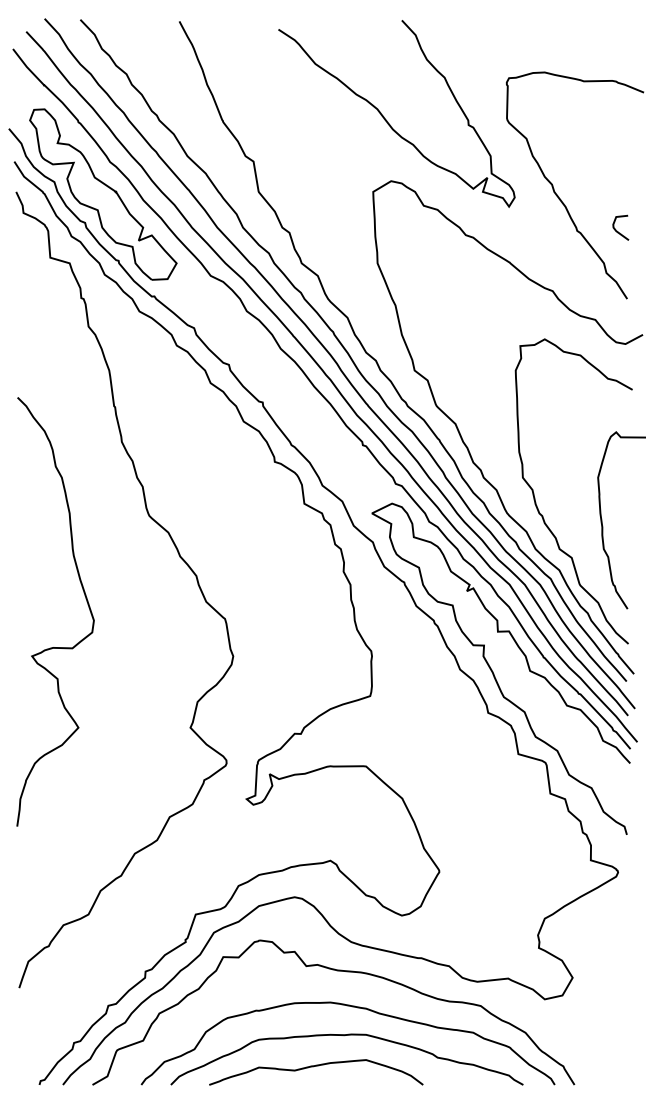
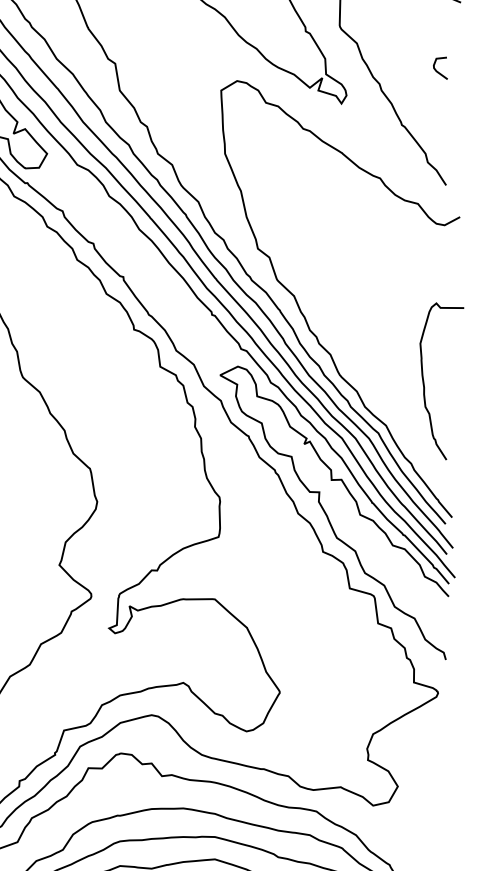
curve: (617, 230) -> (437, 70), moved
curve: (535, 497) -> (364, 361), removed

